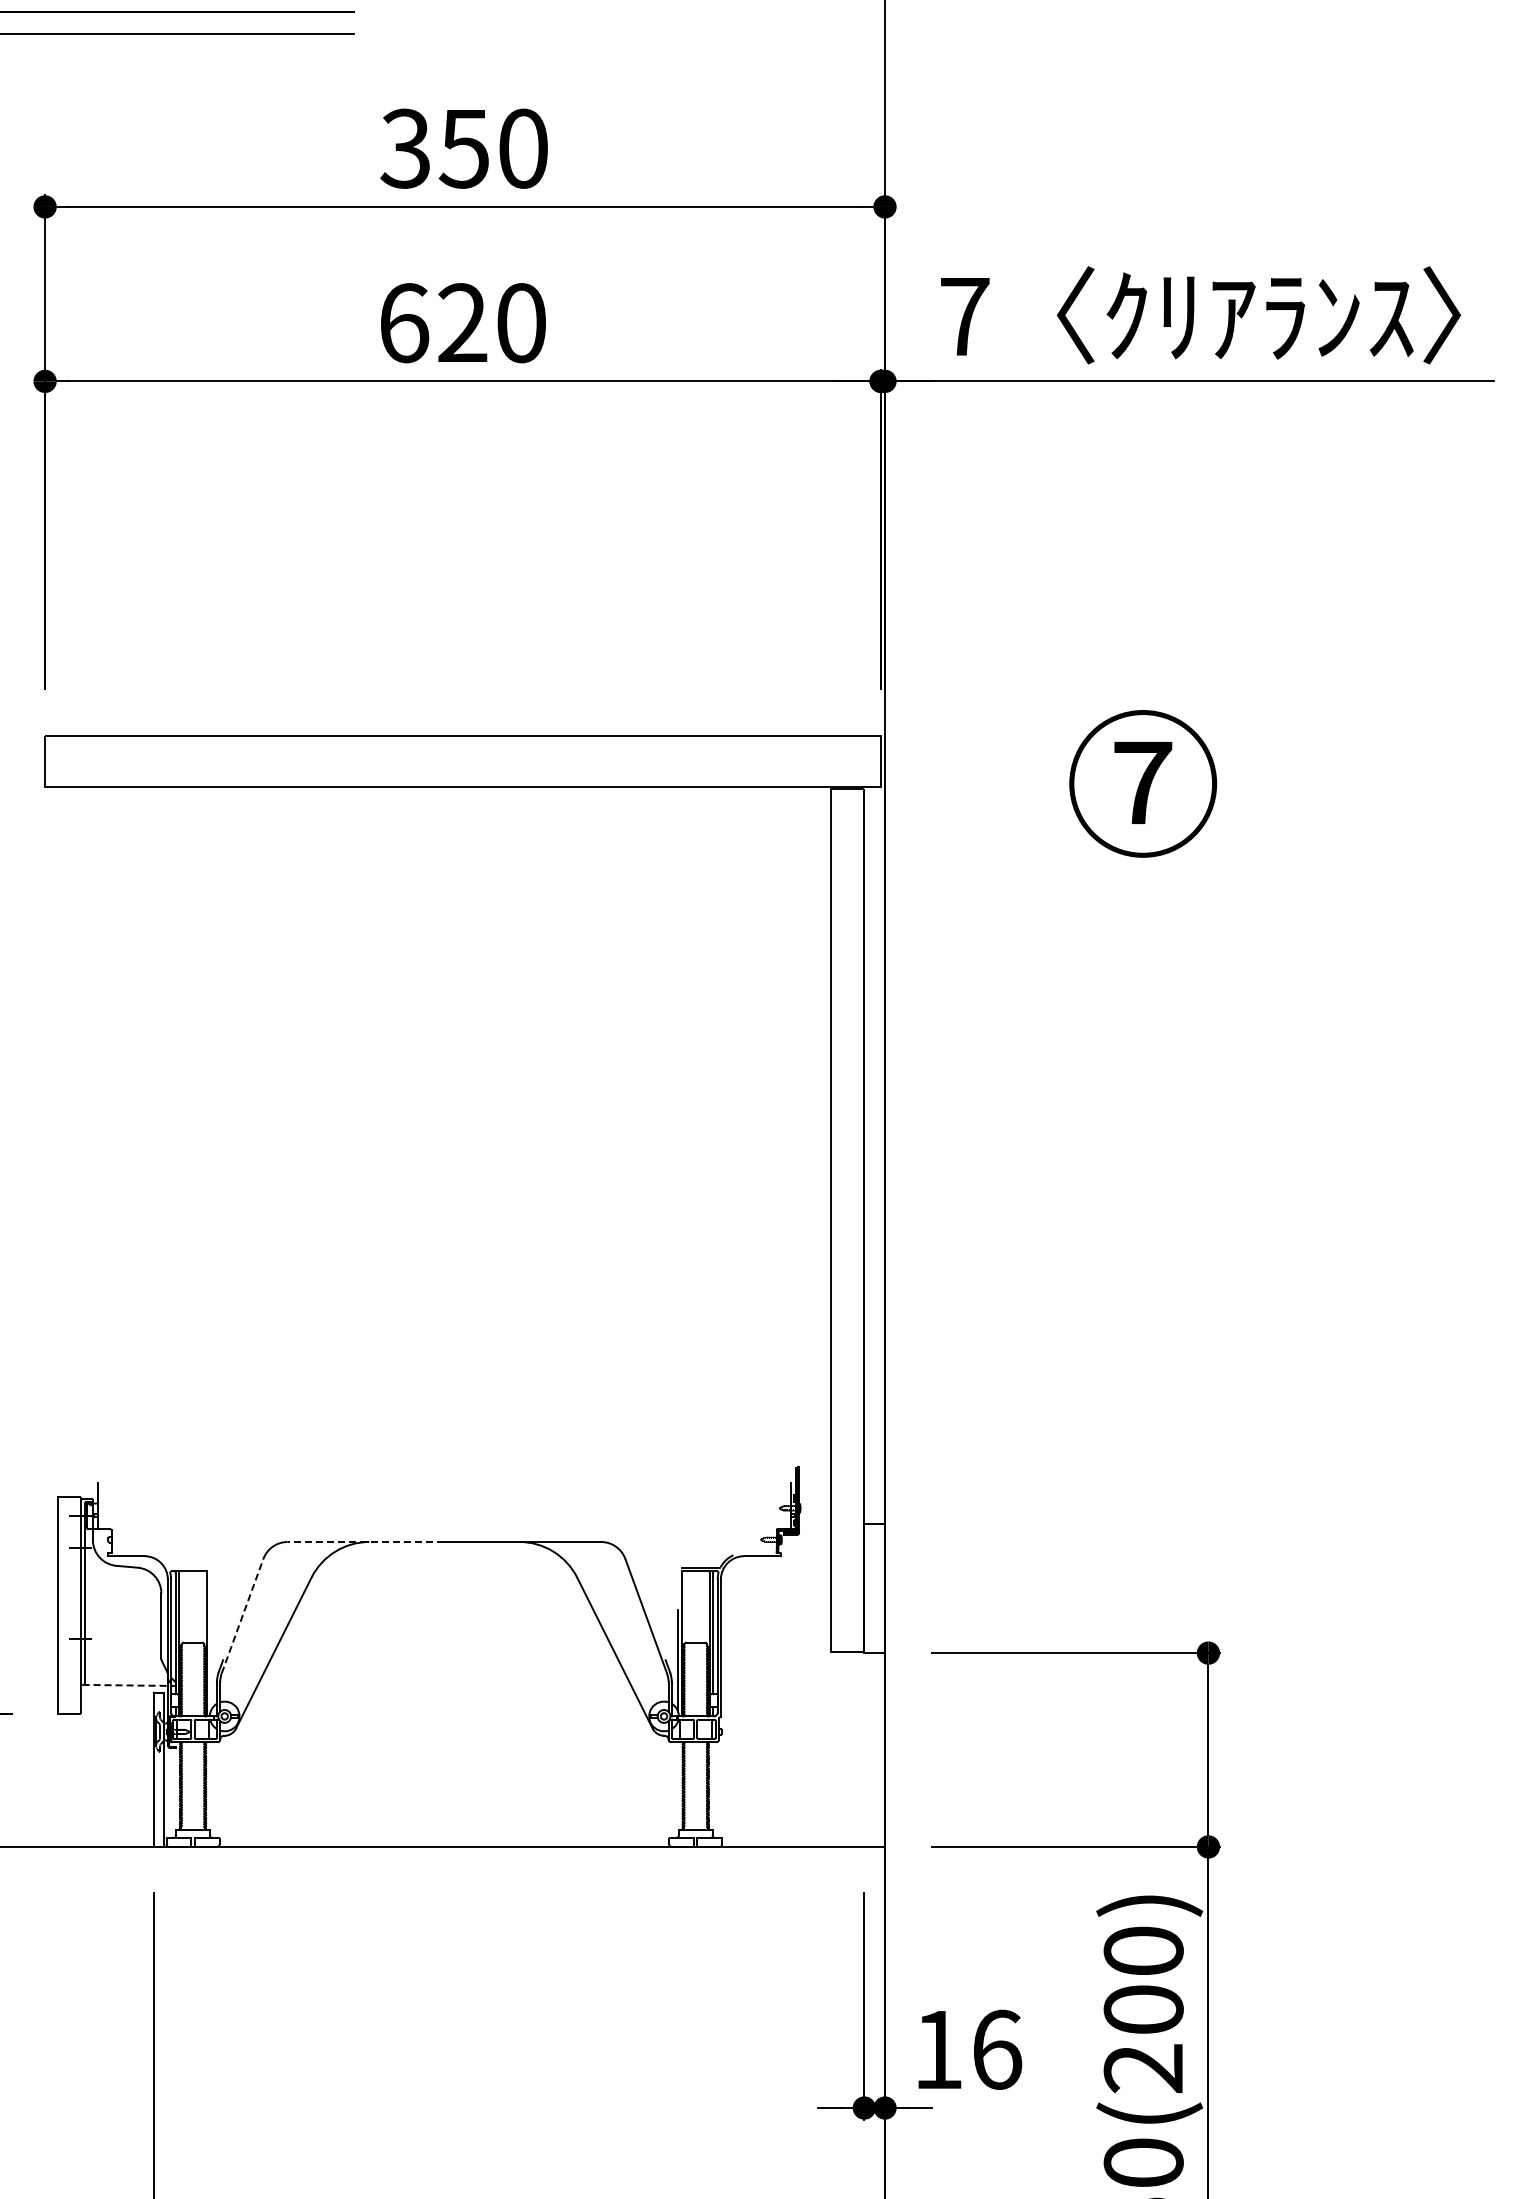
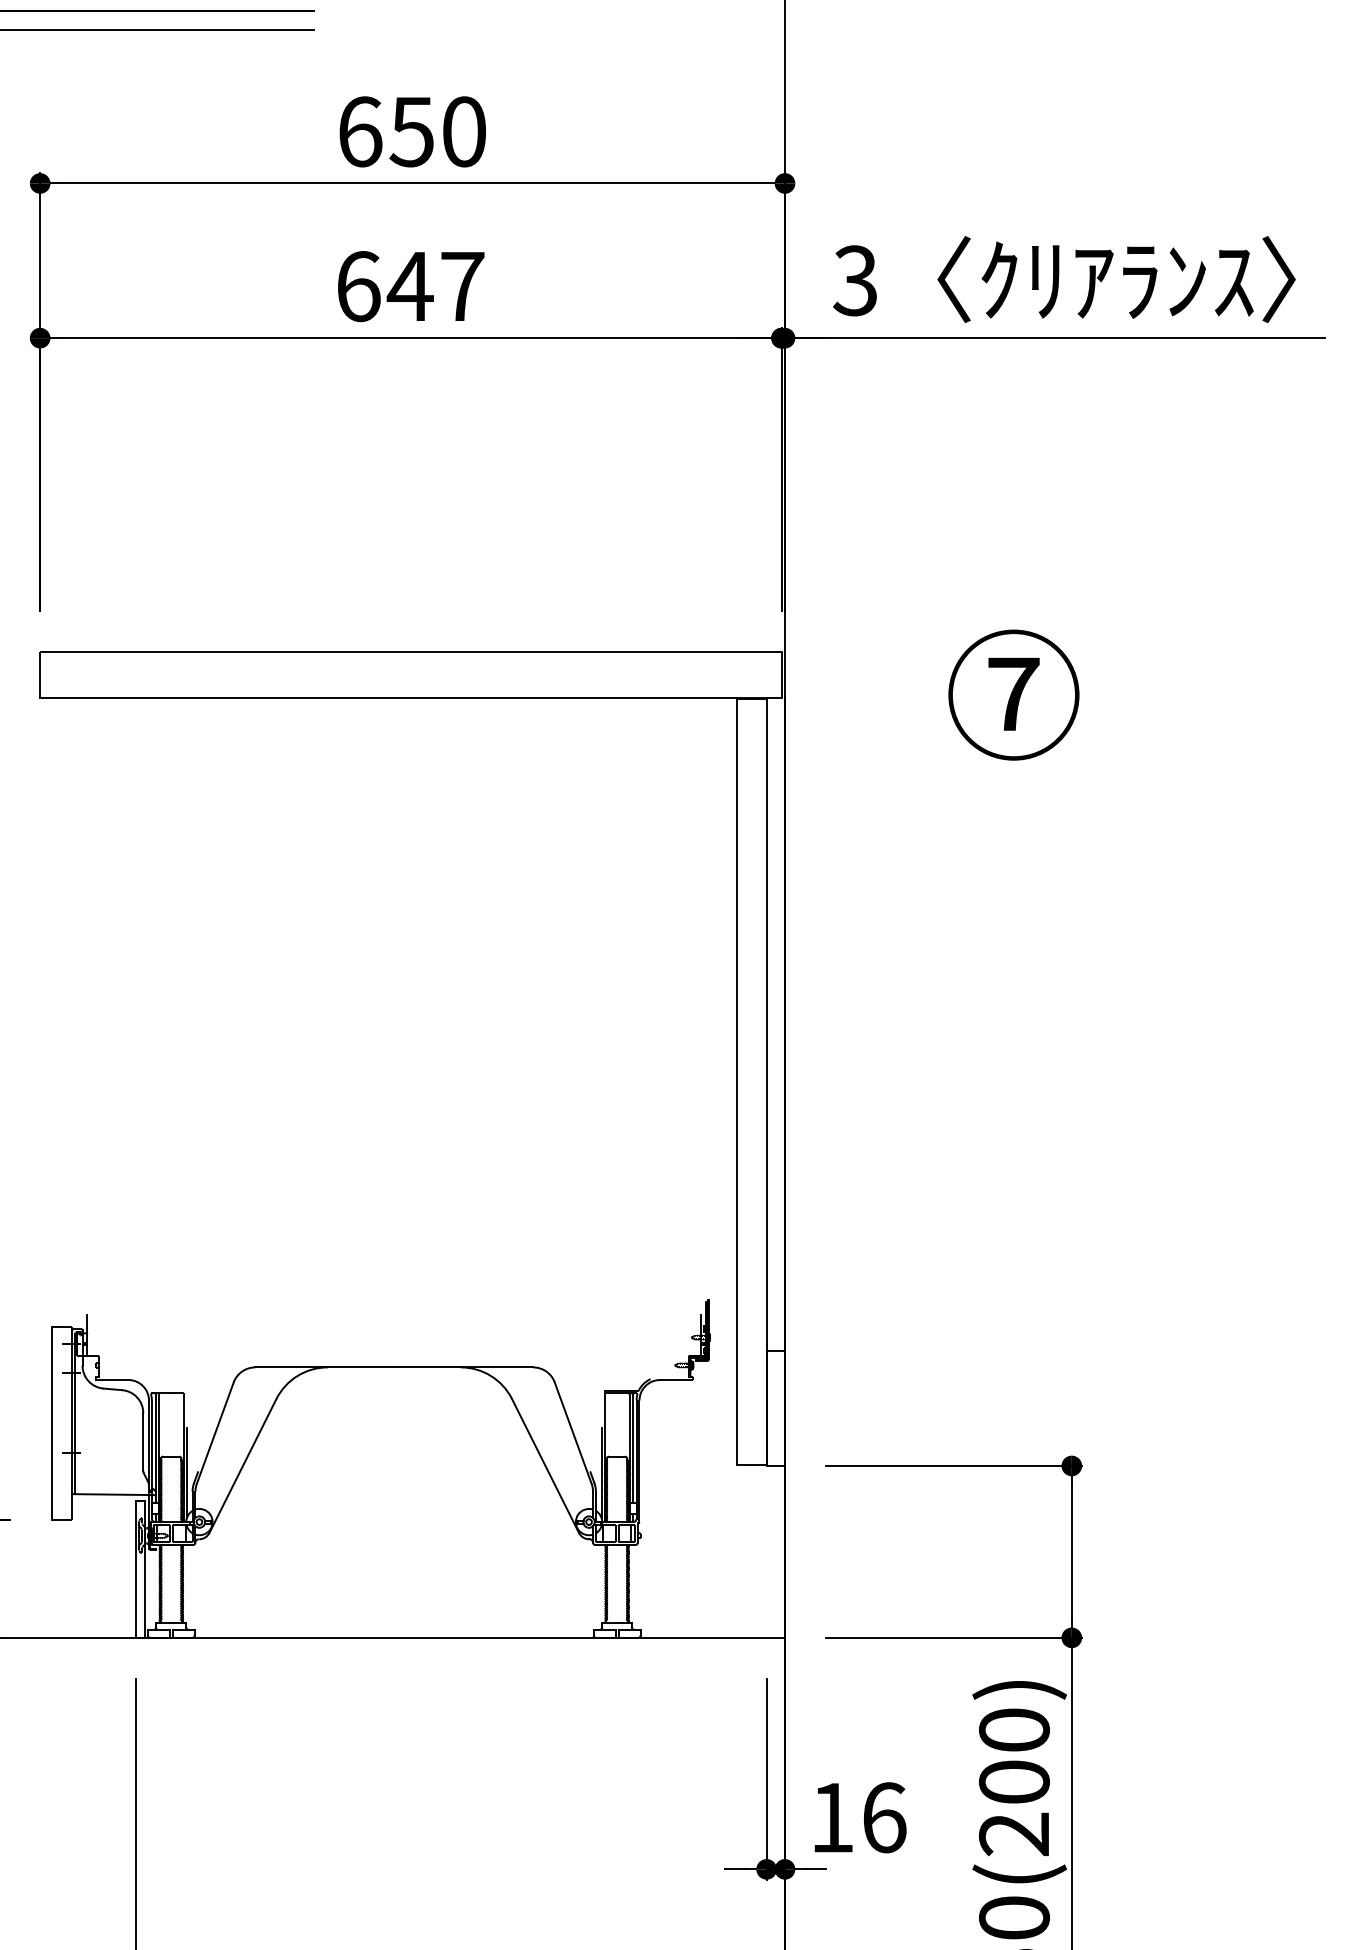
text: (405, 148) -> (359, 131), 350 -> 650
text: (964, 316) -> (855, 280), 7 -> 3
text: (490, 323) -> (435, 286), 620 -> 647
line: (365, 1541) -> (324, 1366), dashed -> solid
line: (242, 1616) -> (215, 1433), dashed -> solid
line: (210, 1661) -> (186, 1473), added
line: (128, 1685) -> (114, 1494), dashed -> solid

